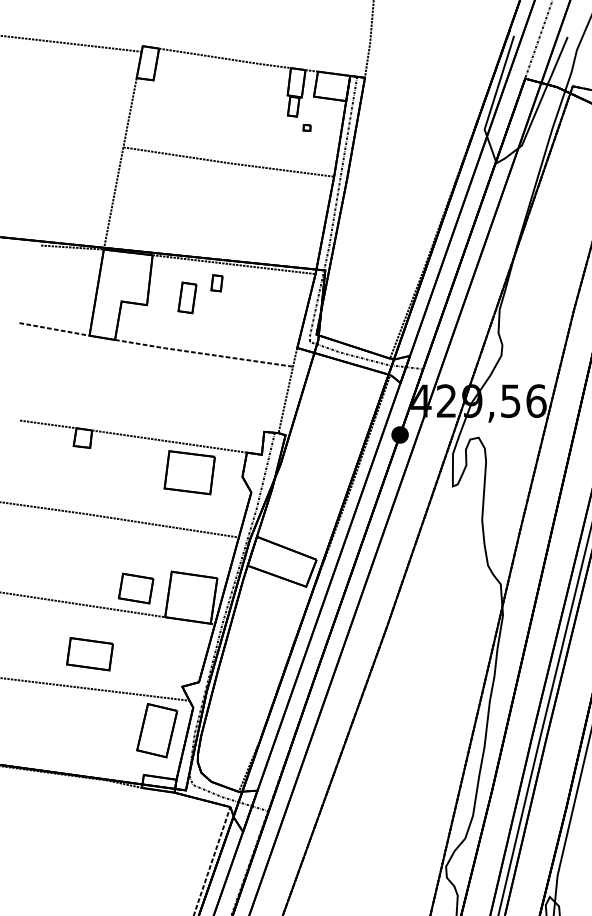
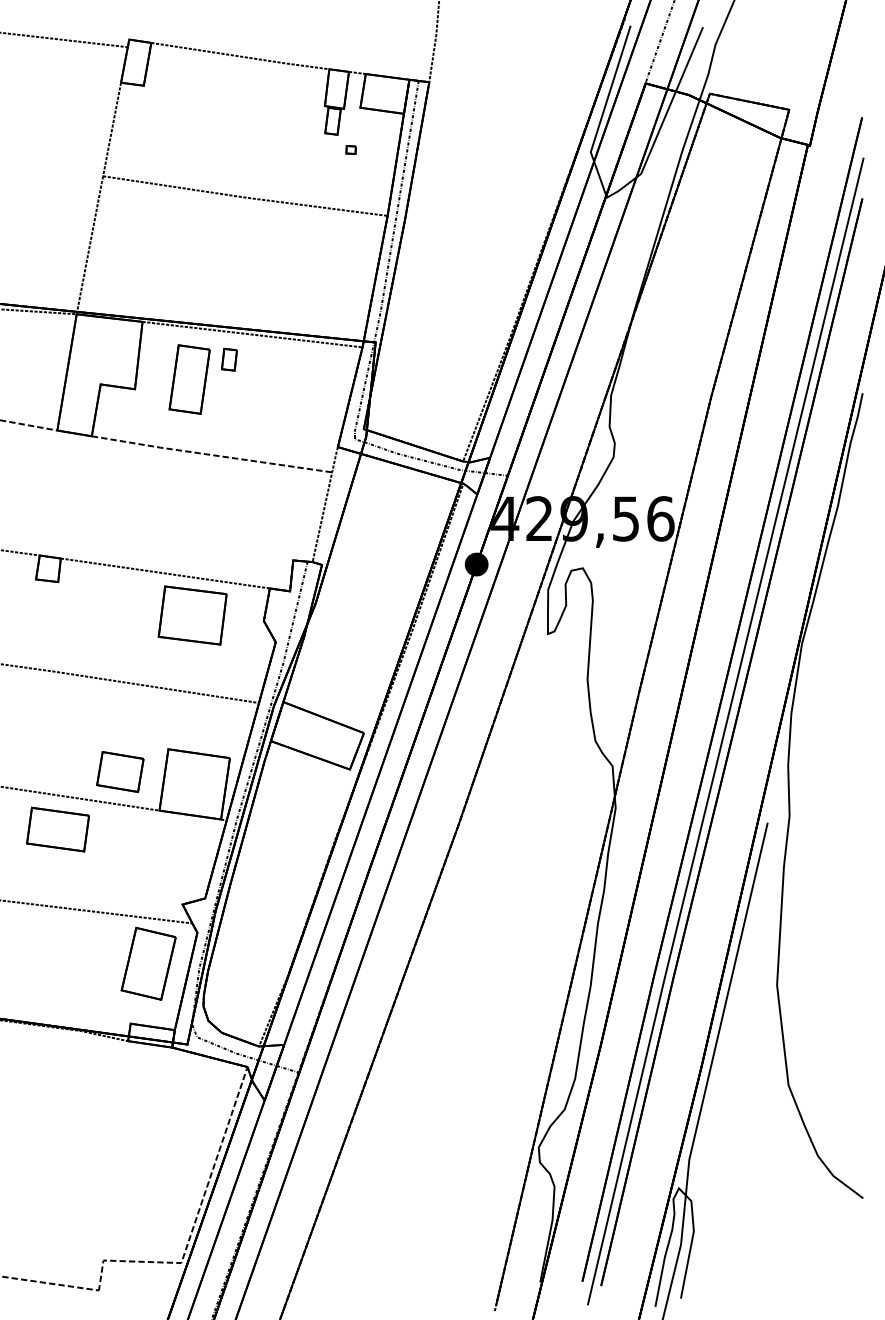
part: (187, 297) -> (189, 379), size x1.67
part: (89, 654) -> (57, 829), moved

